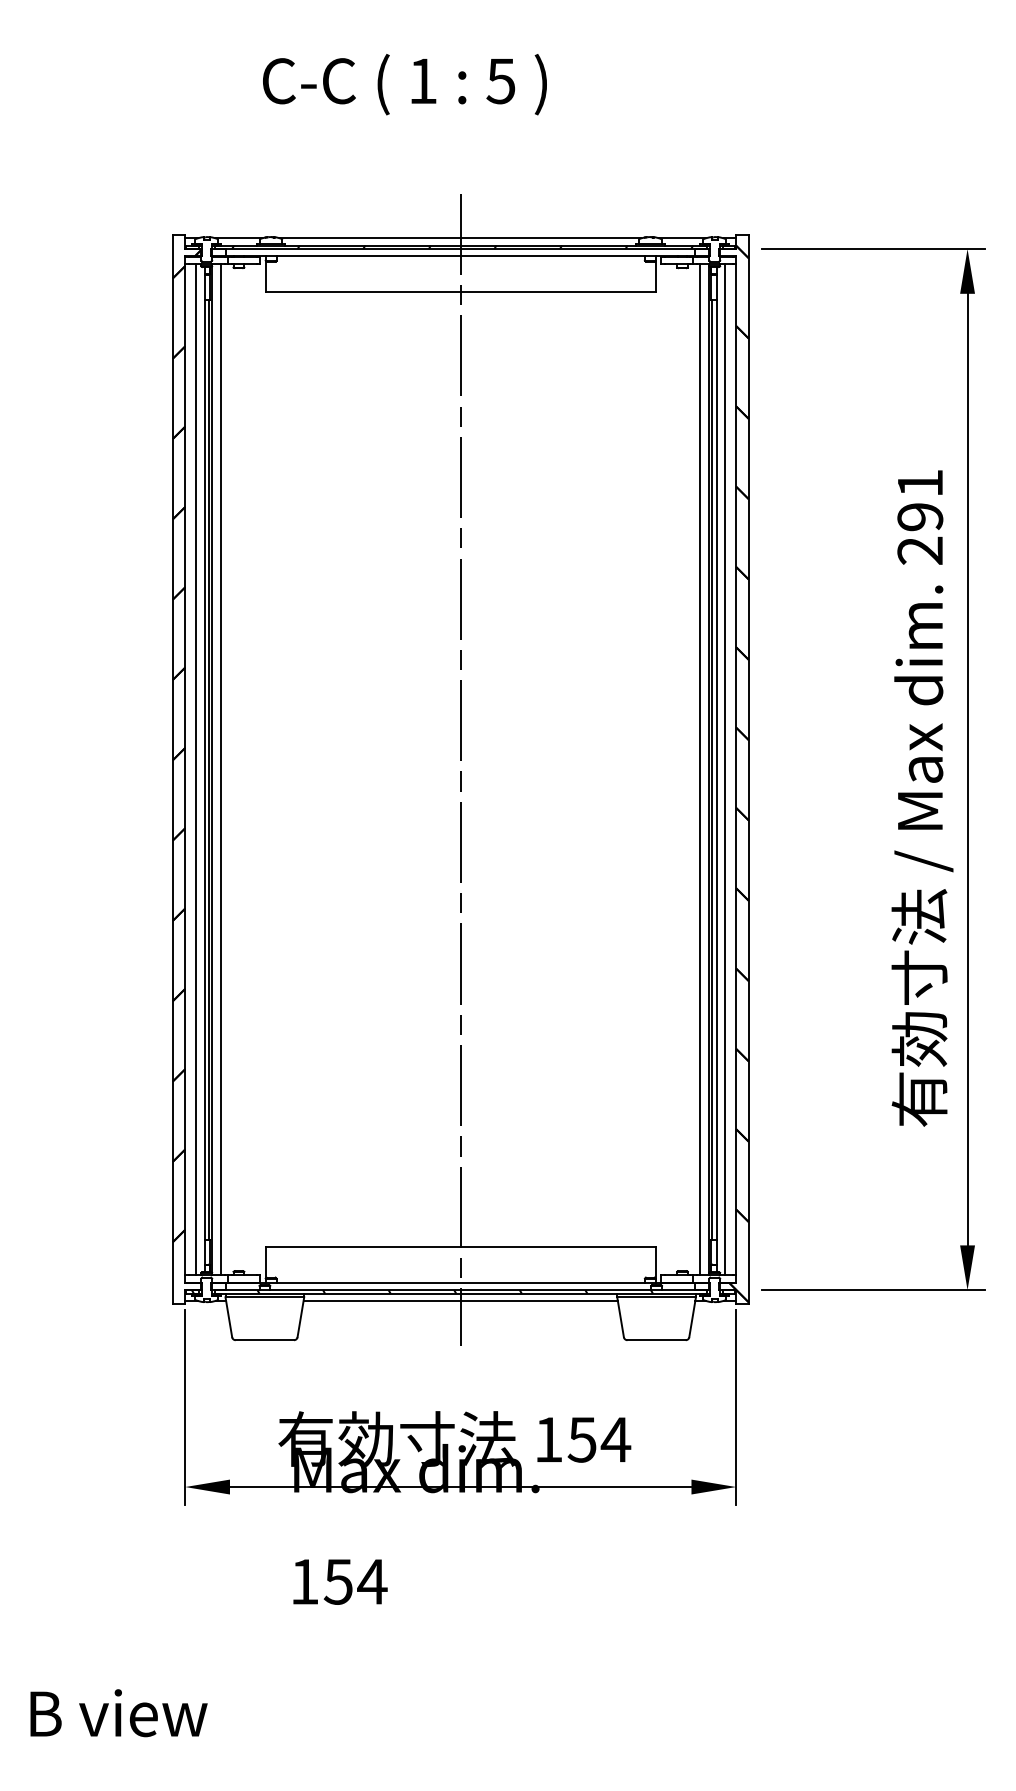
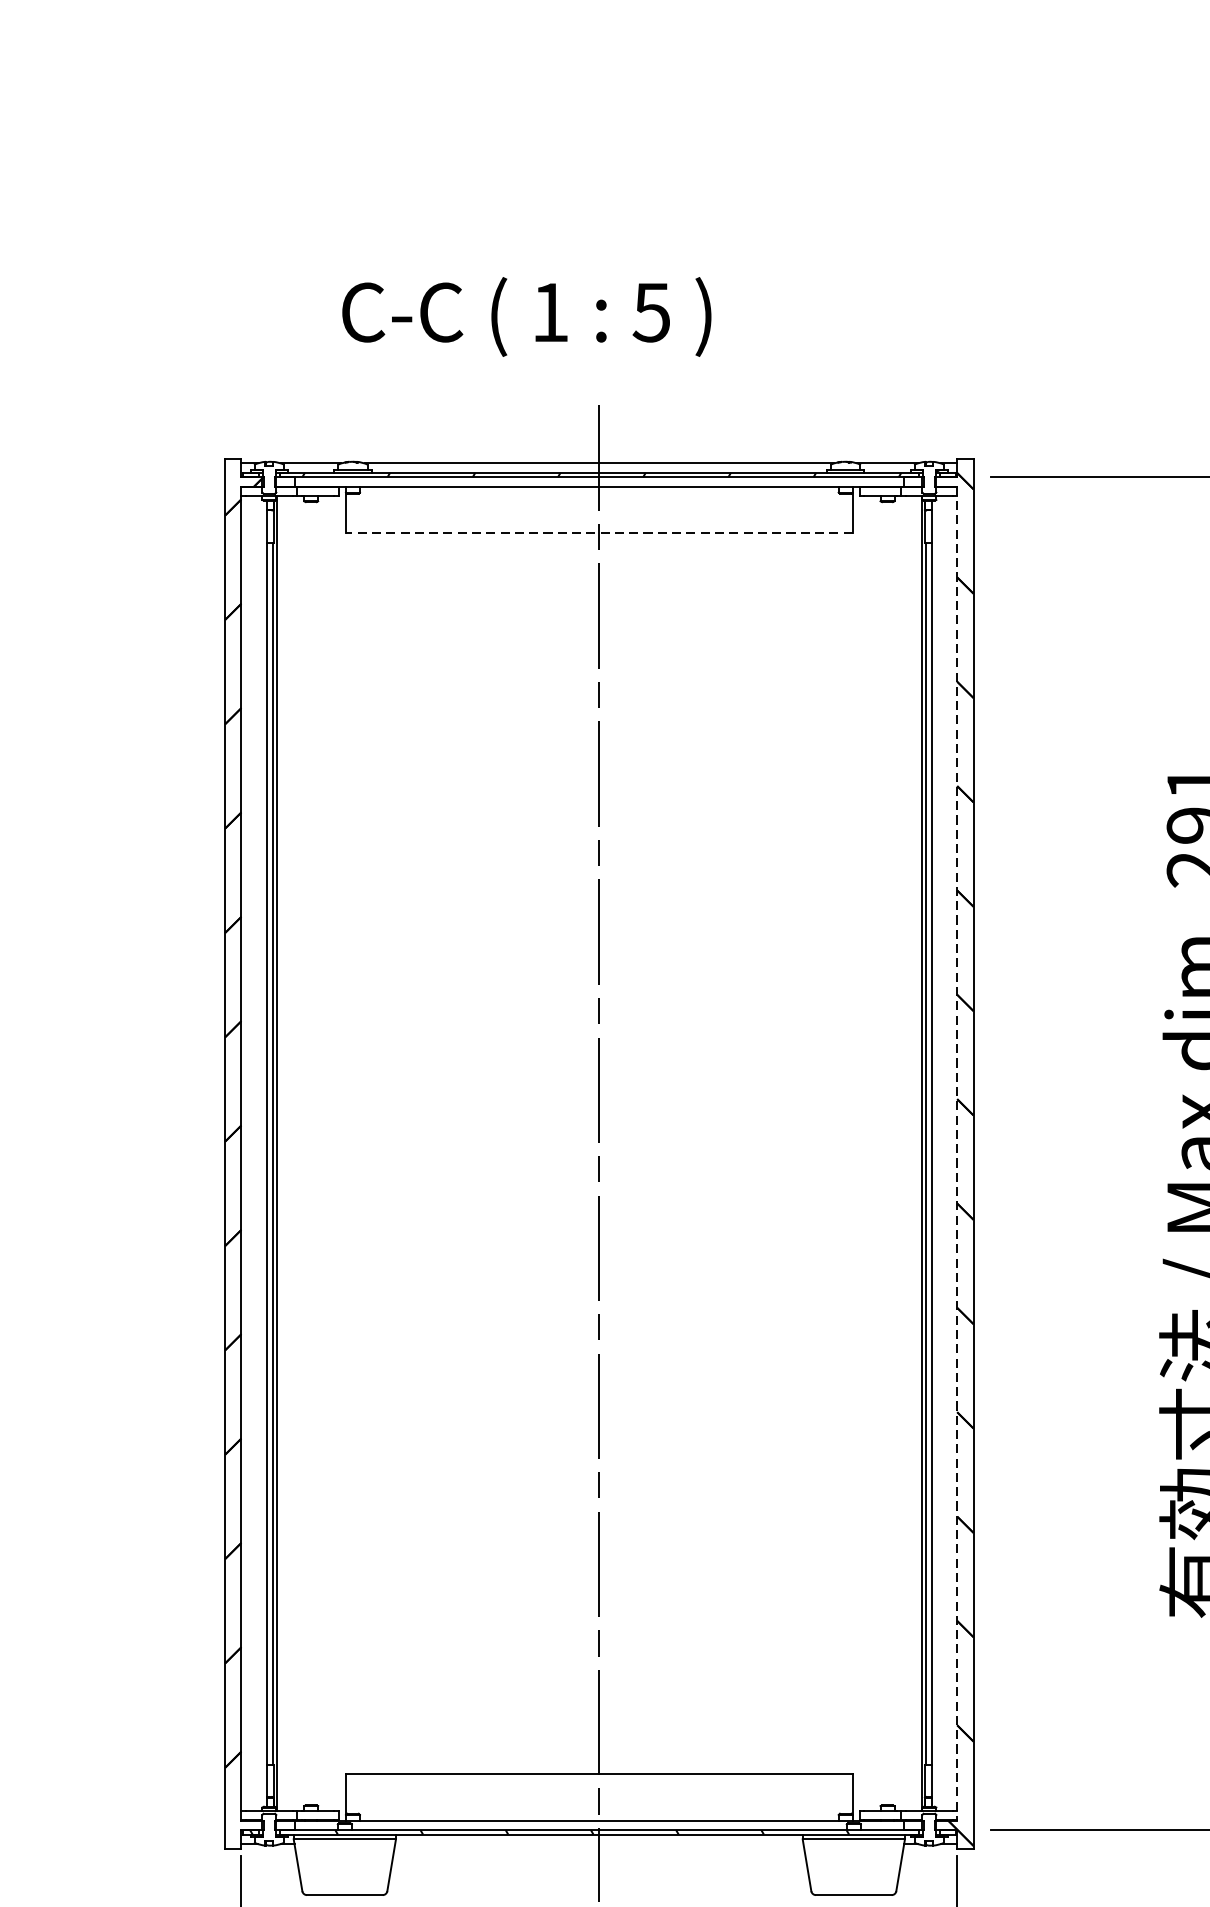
text: (404, 84) -> (526, 316), moved
line: (460, 292) -> (599, 533), solid -> dashed
line: (196, 769) -> (256, 1153), removed
line: (221, 769) -> (288, 1153), removed
line: (700, 769) -> (910, 1153), removed
line: (725, 769) -> (943, 1153), removed
line: (736, 770) -> (957, 1154), solid -> dashed
line: (460, 1300) -> (599, 1843), removed

